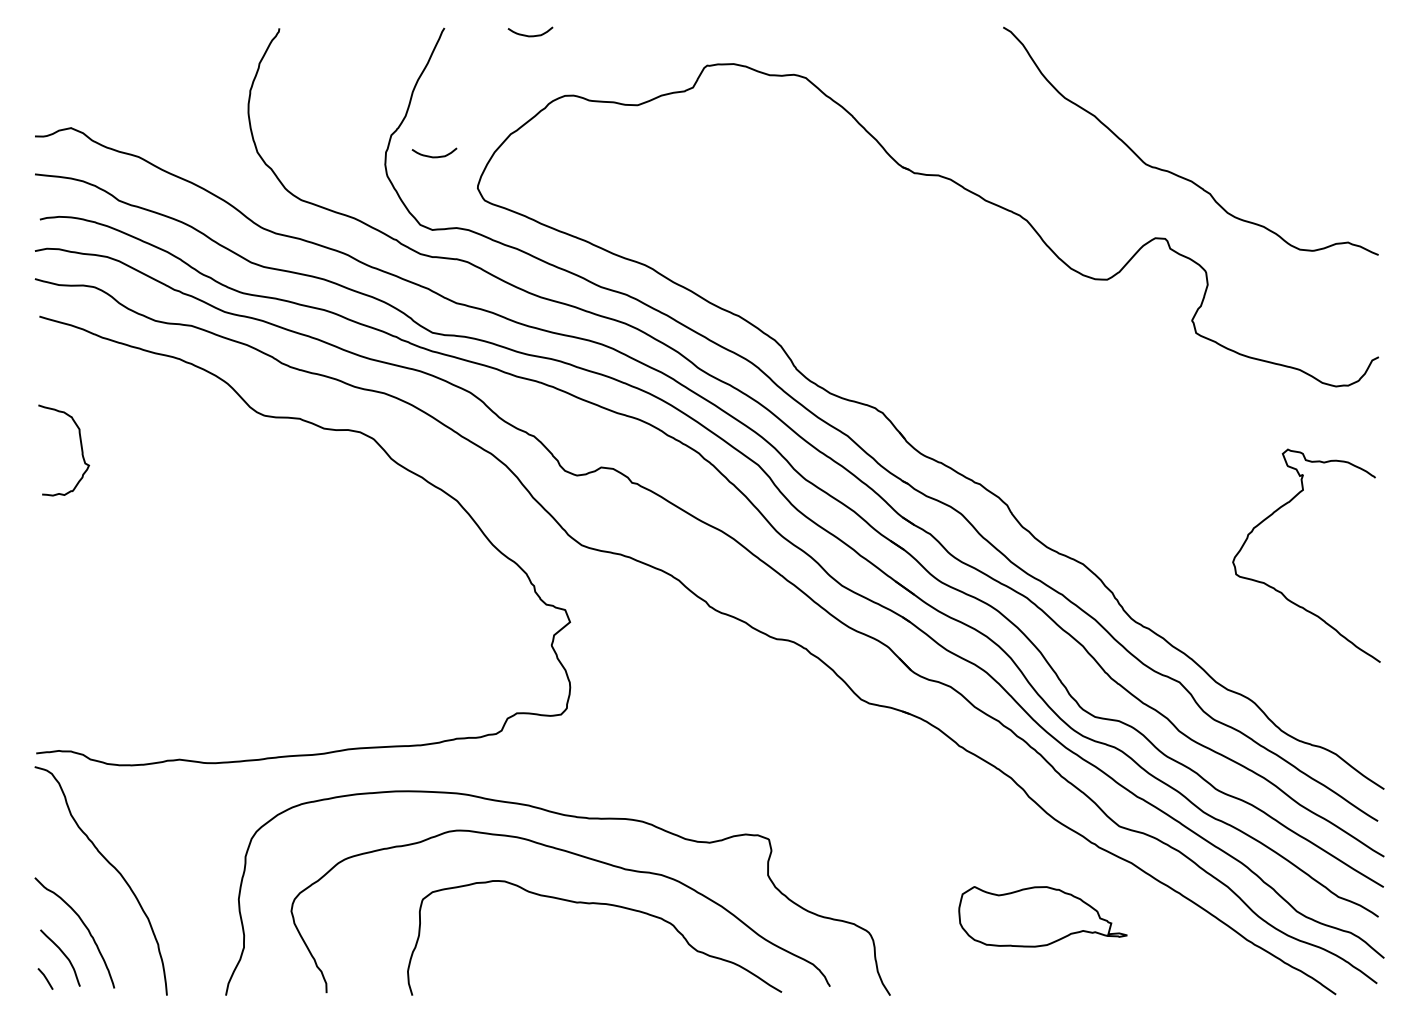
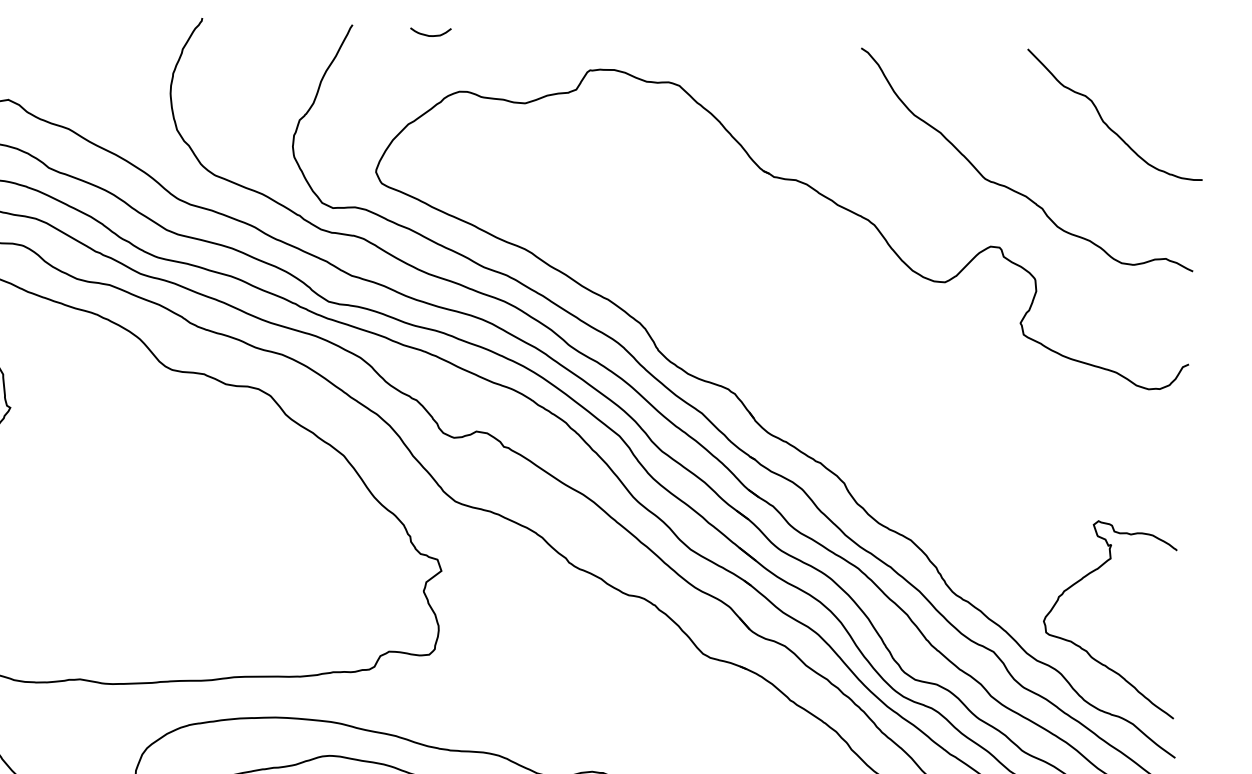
curve: (1275, 96) -> (1106, 122), added
curve: (434, 156) -> (338, 141), removed
curve: (1281, 591) -> (1086, 650), moved

